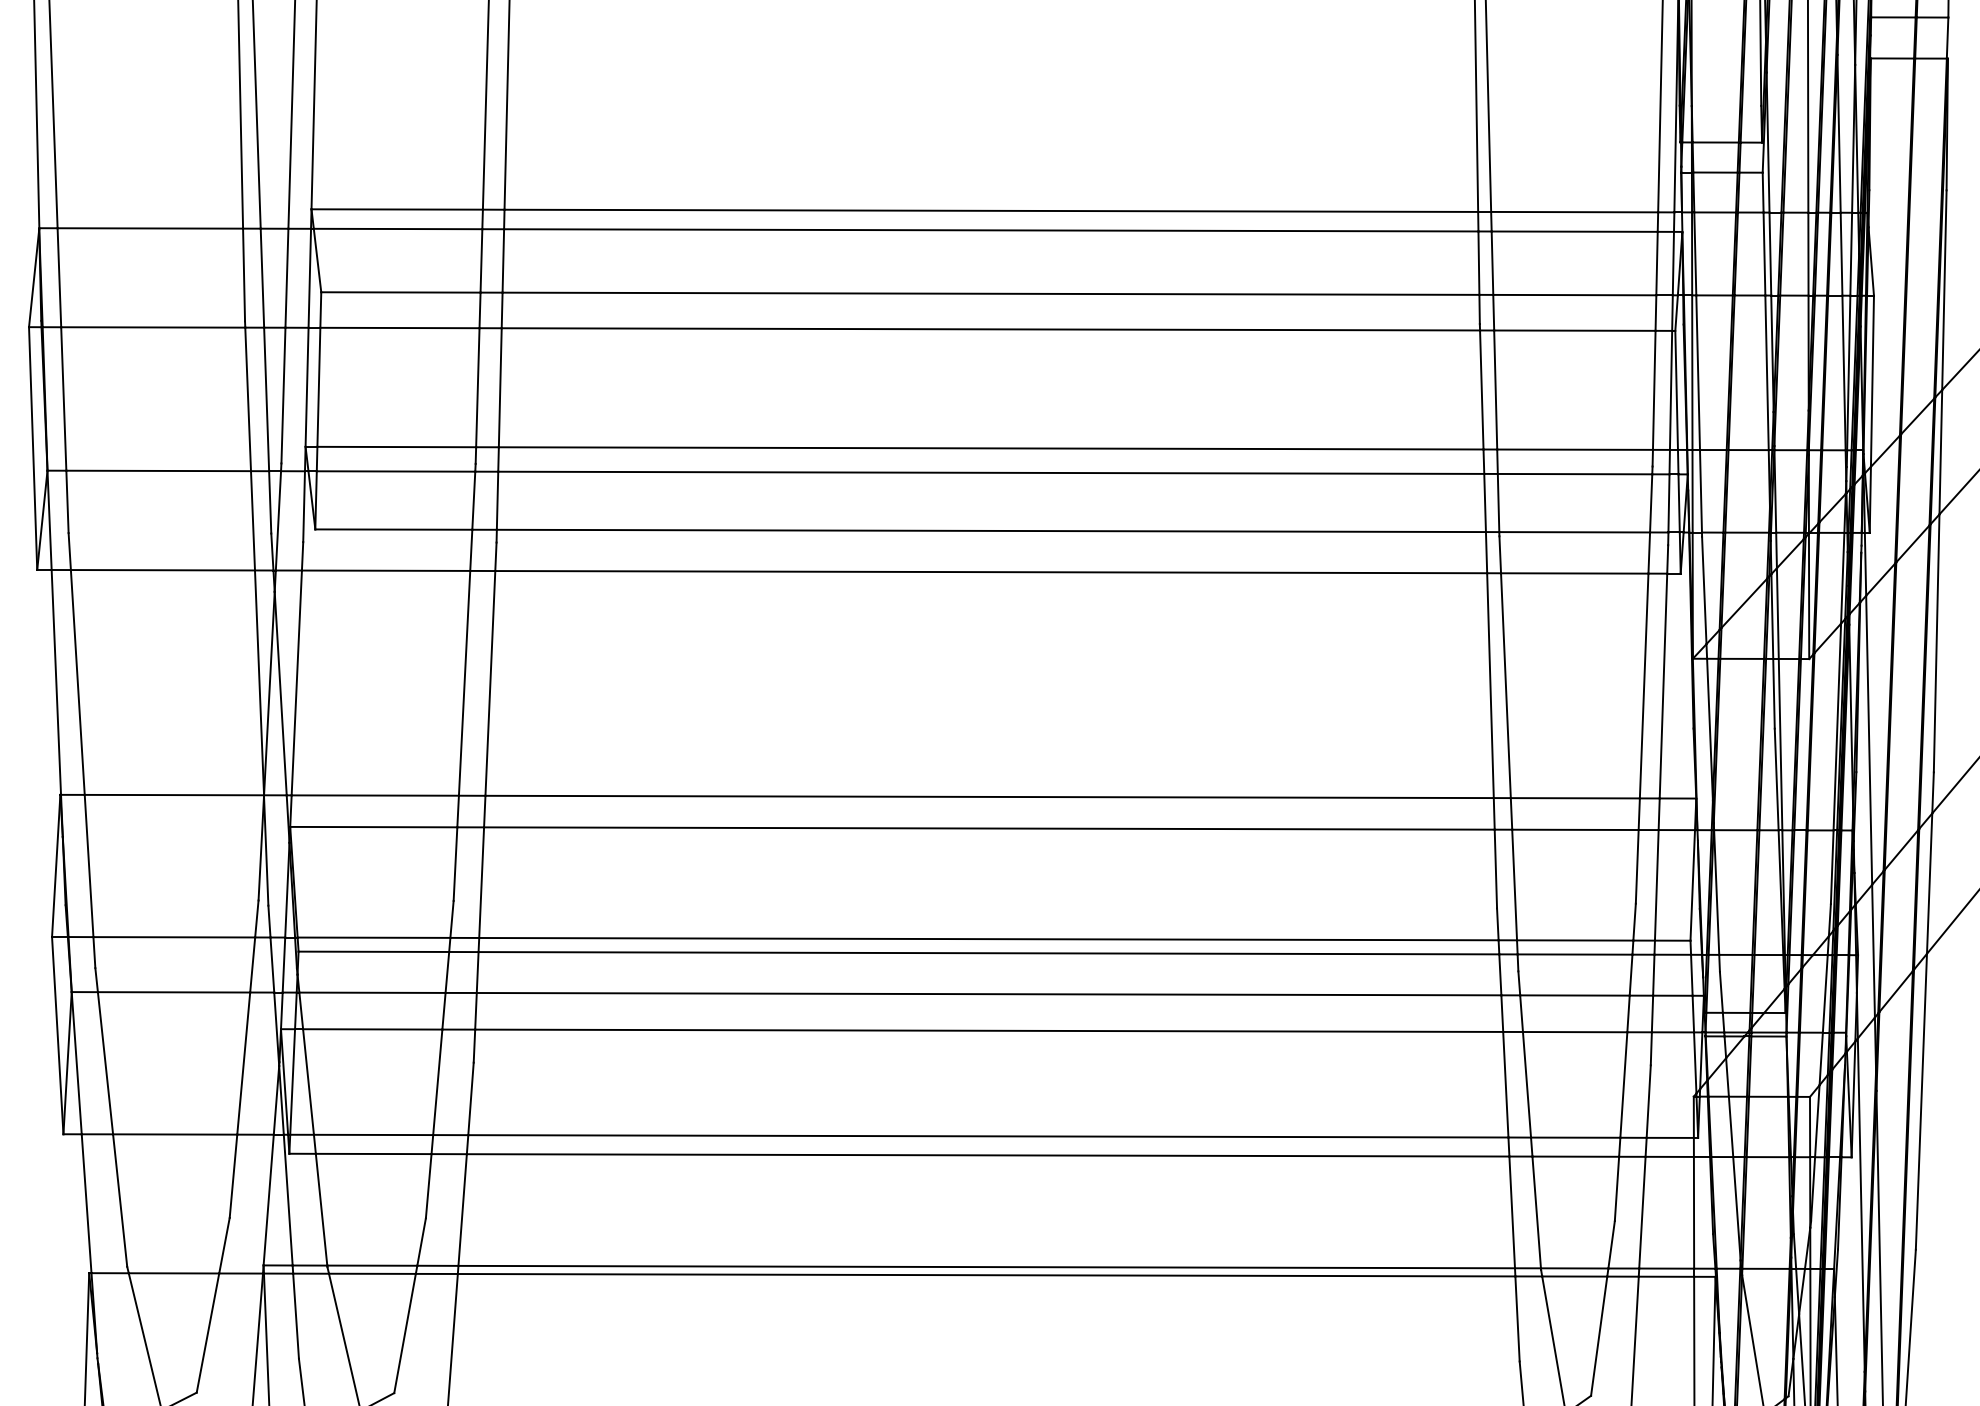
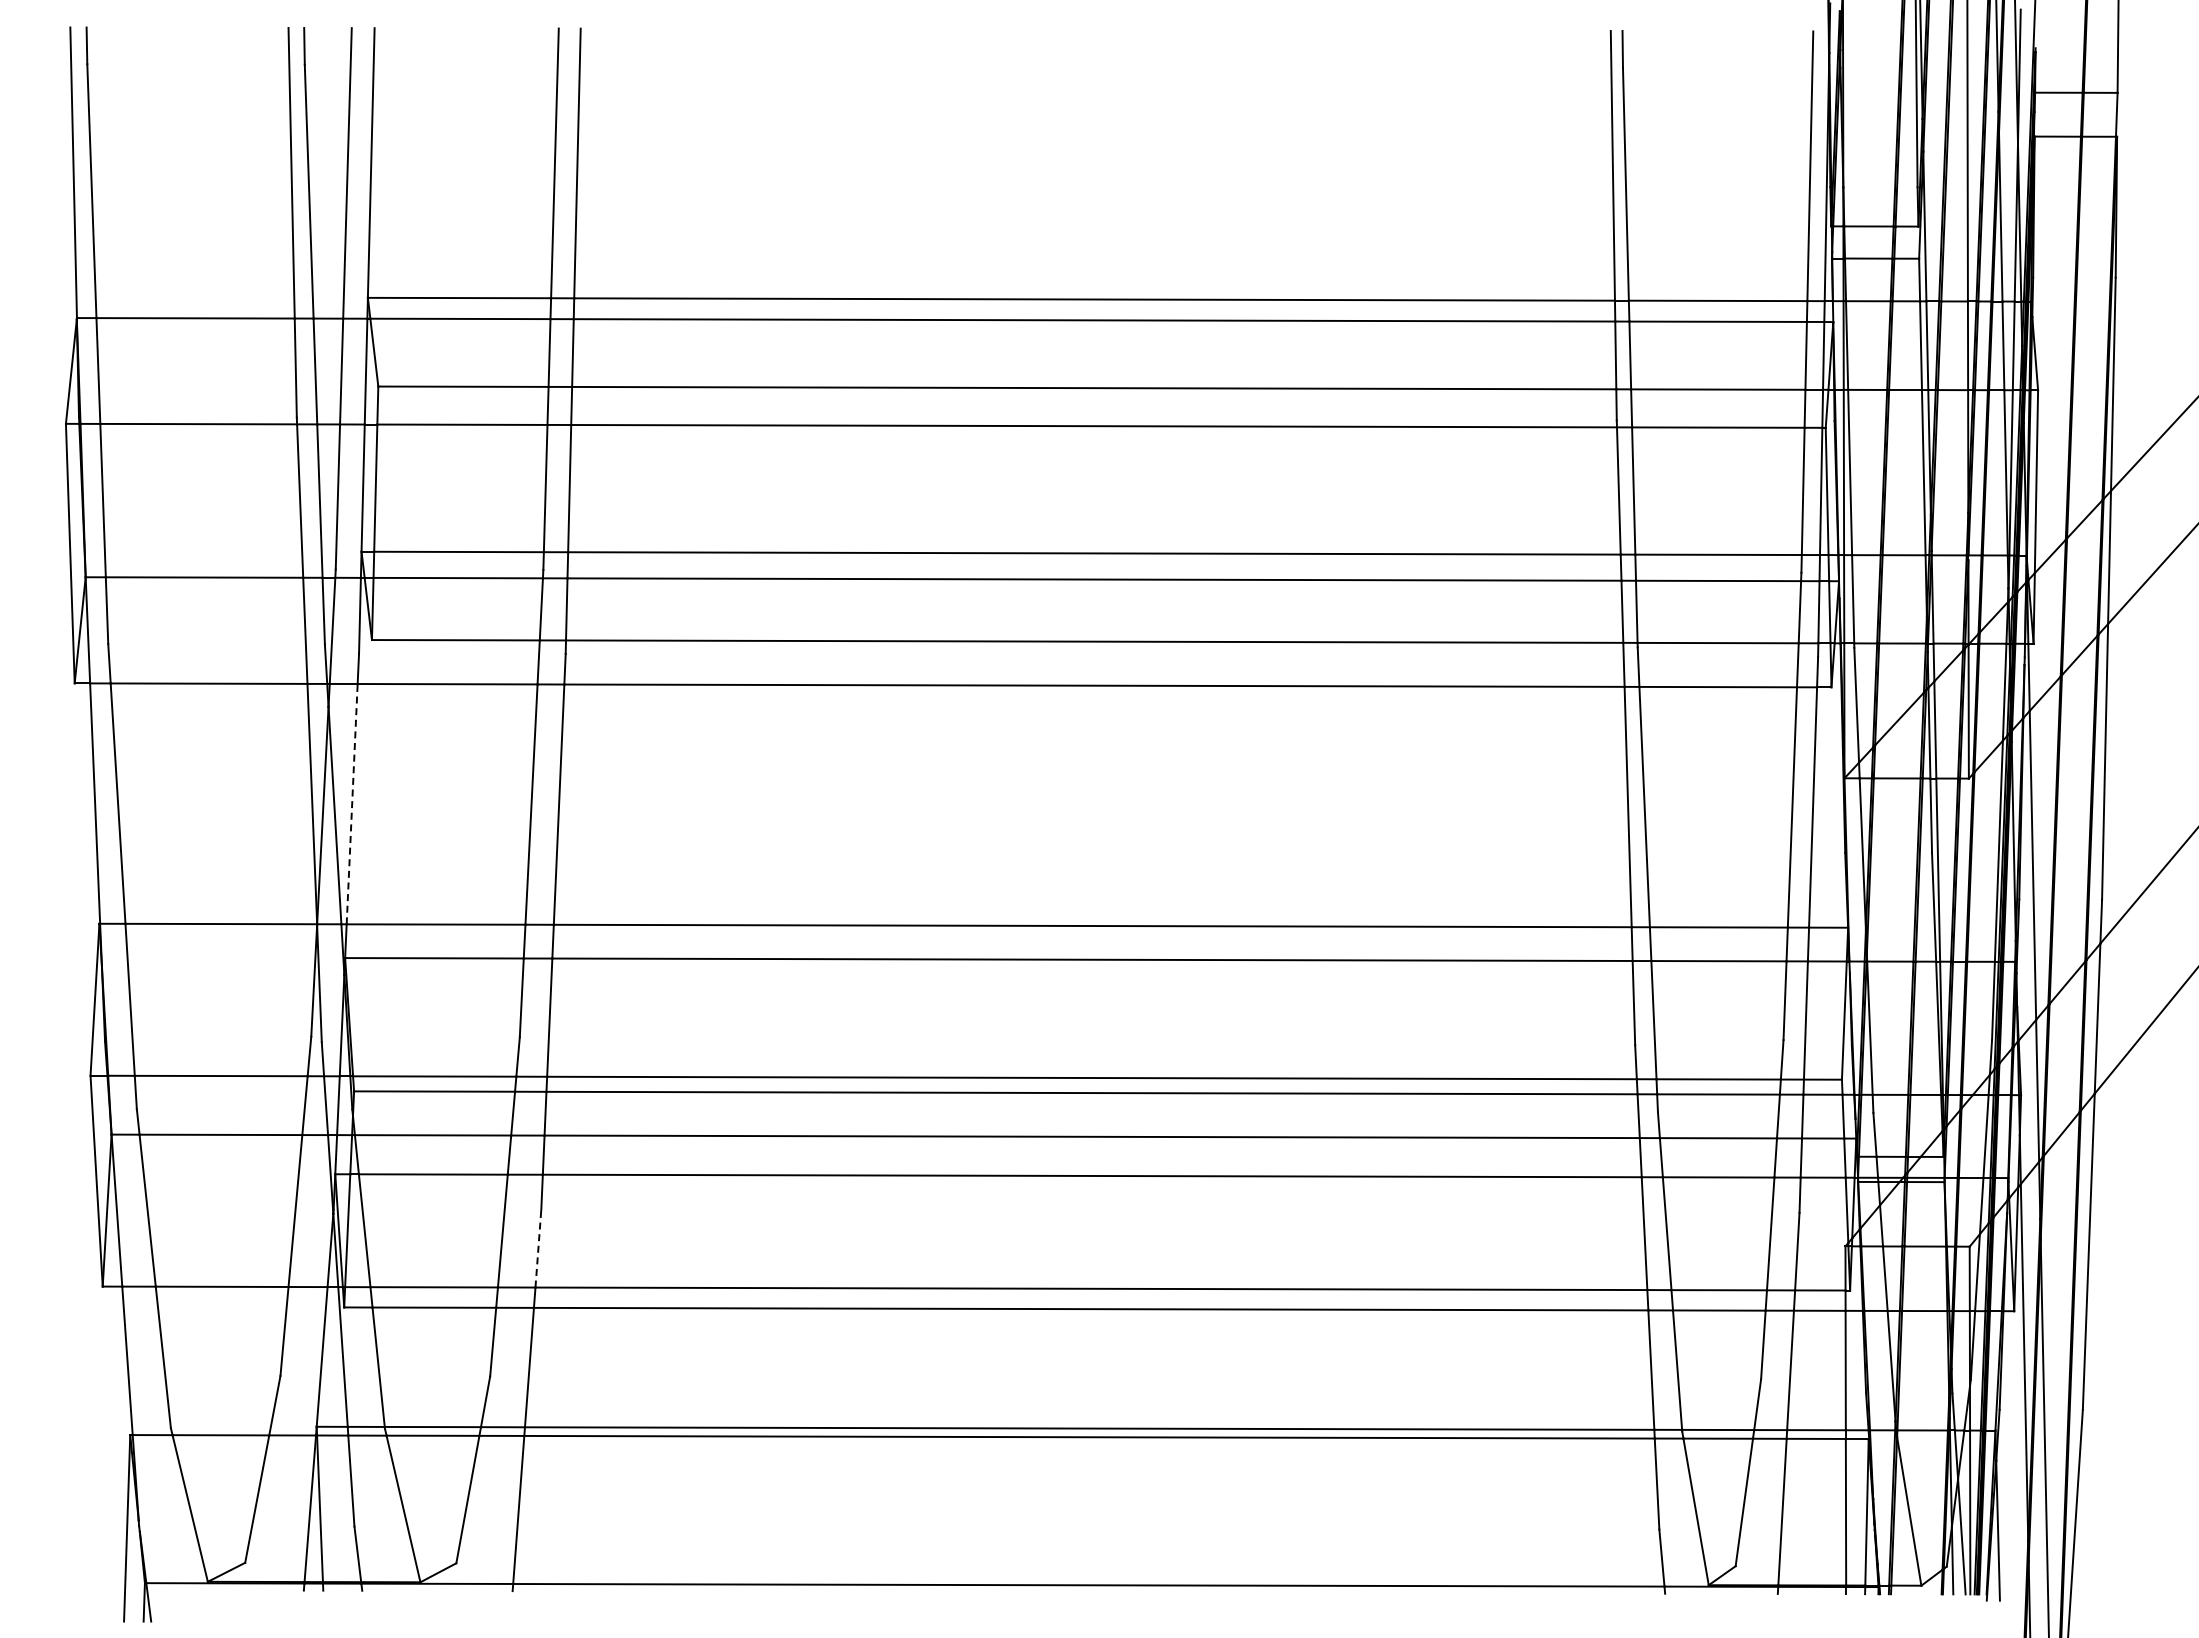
line: (297, 682) -> (352, 803), solid -> dashed
line: (471, 1098) -> (538, 1248), solid -> dashed

